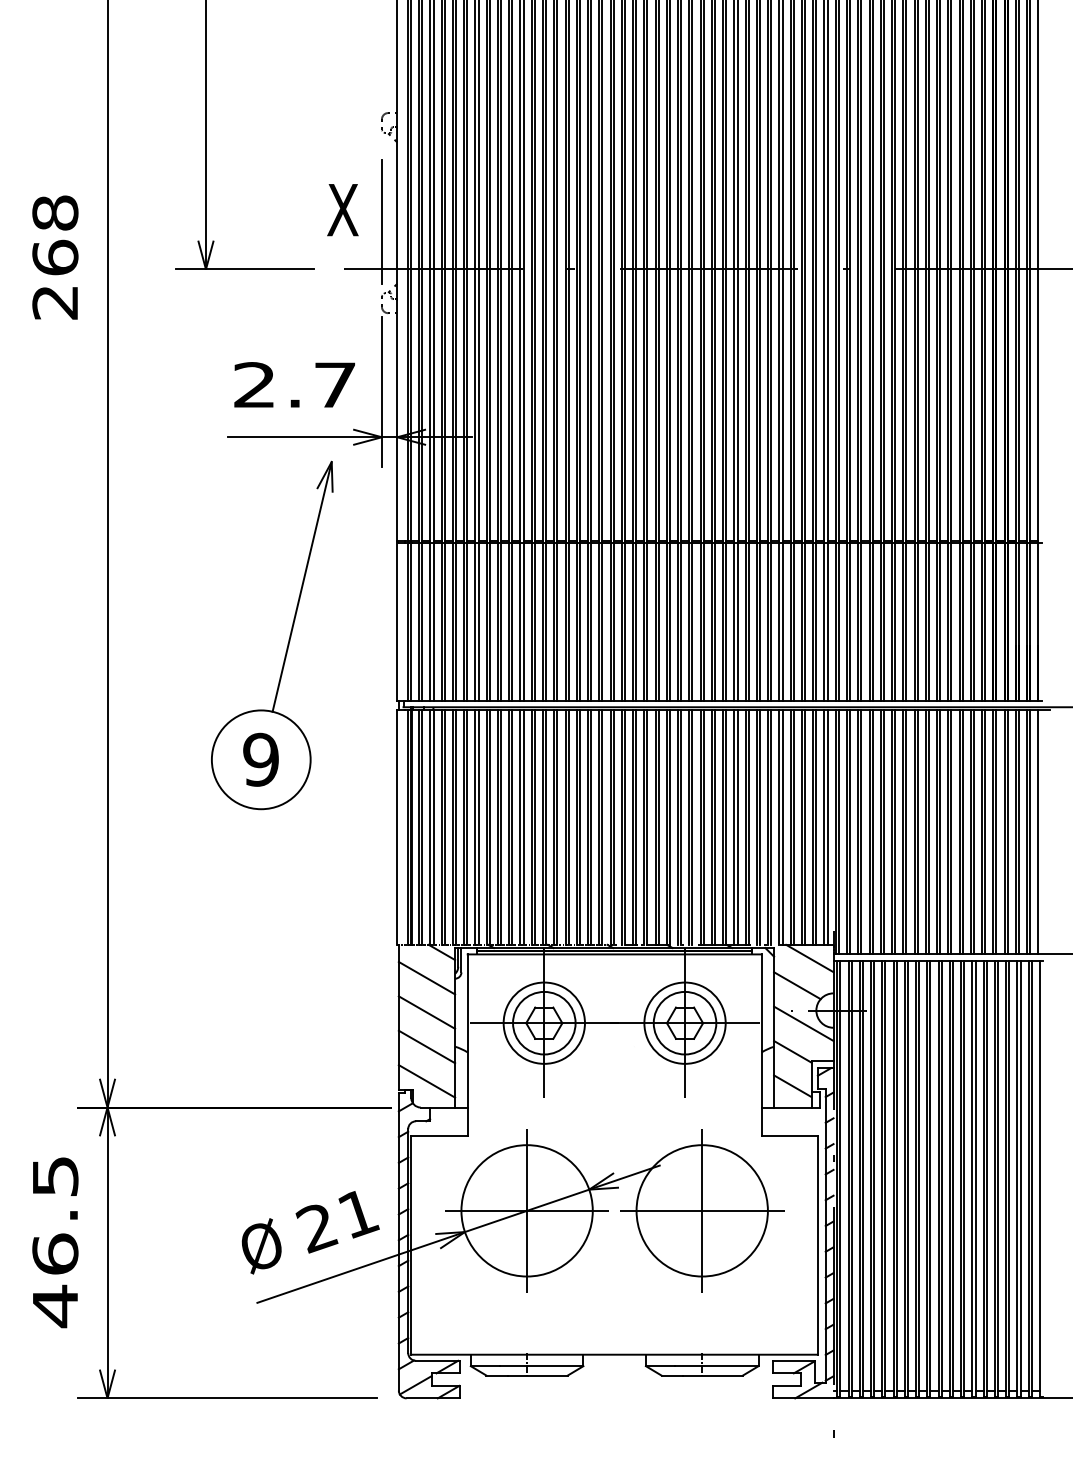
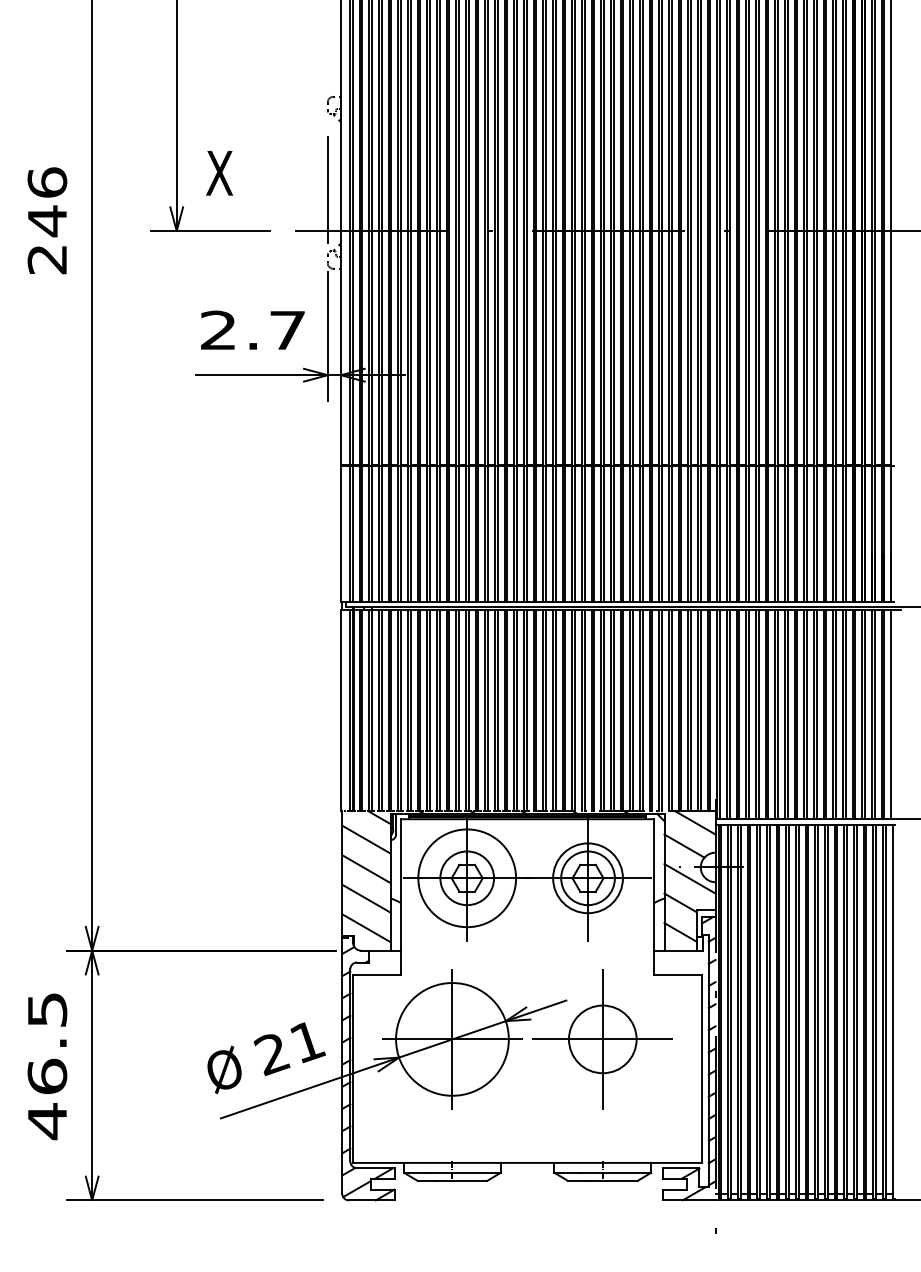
text: (342, 210) -> (219, 173), moved
text: (55, 235) -> (47, 201), 268 -> 246
part: (288, 639) -> (247, 548), removed
circle: (543, 1022) -> (466, 877), size x1.4
circle: (701, 1210) -> (602, 1039), size x0.6

